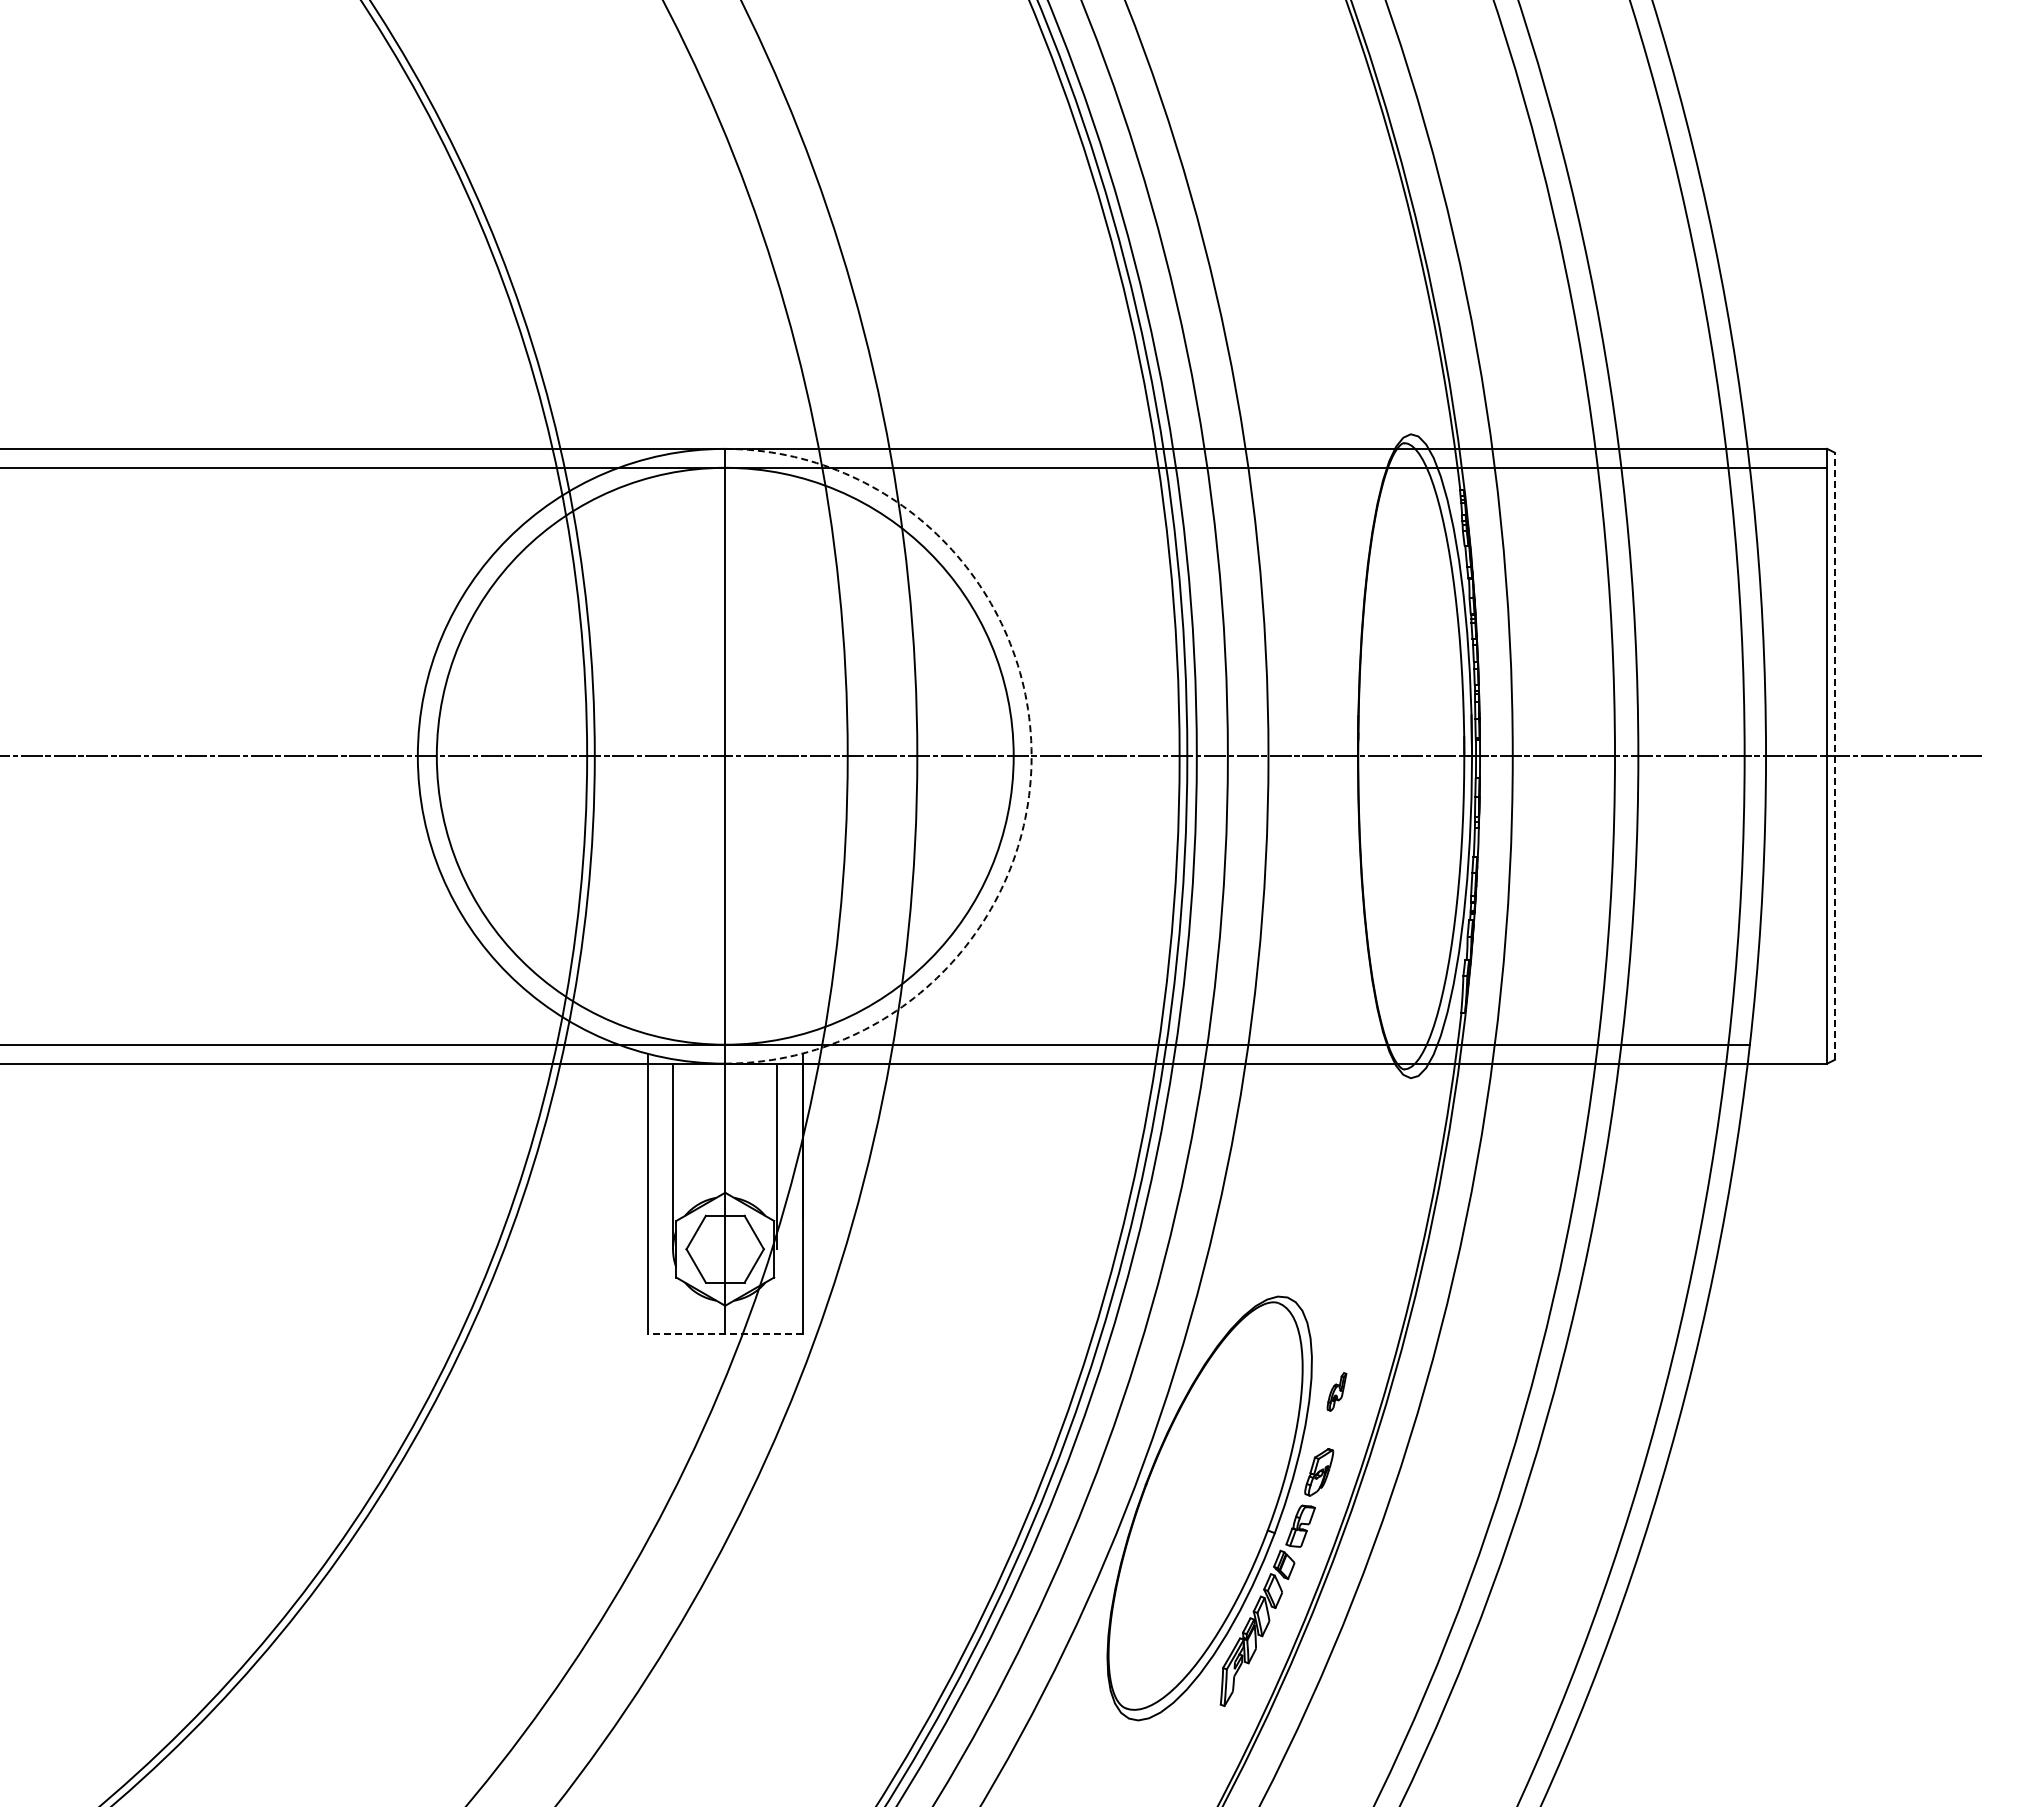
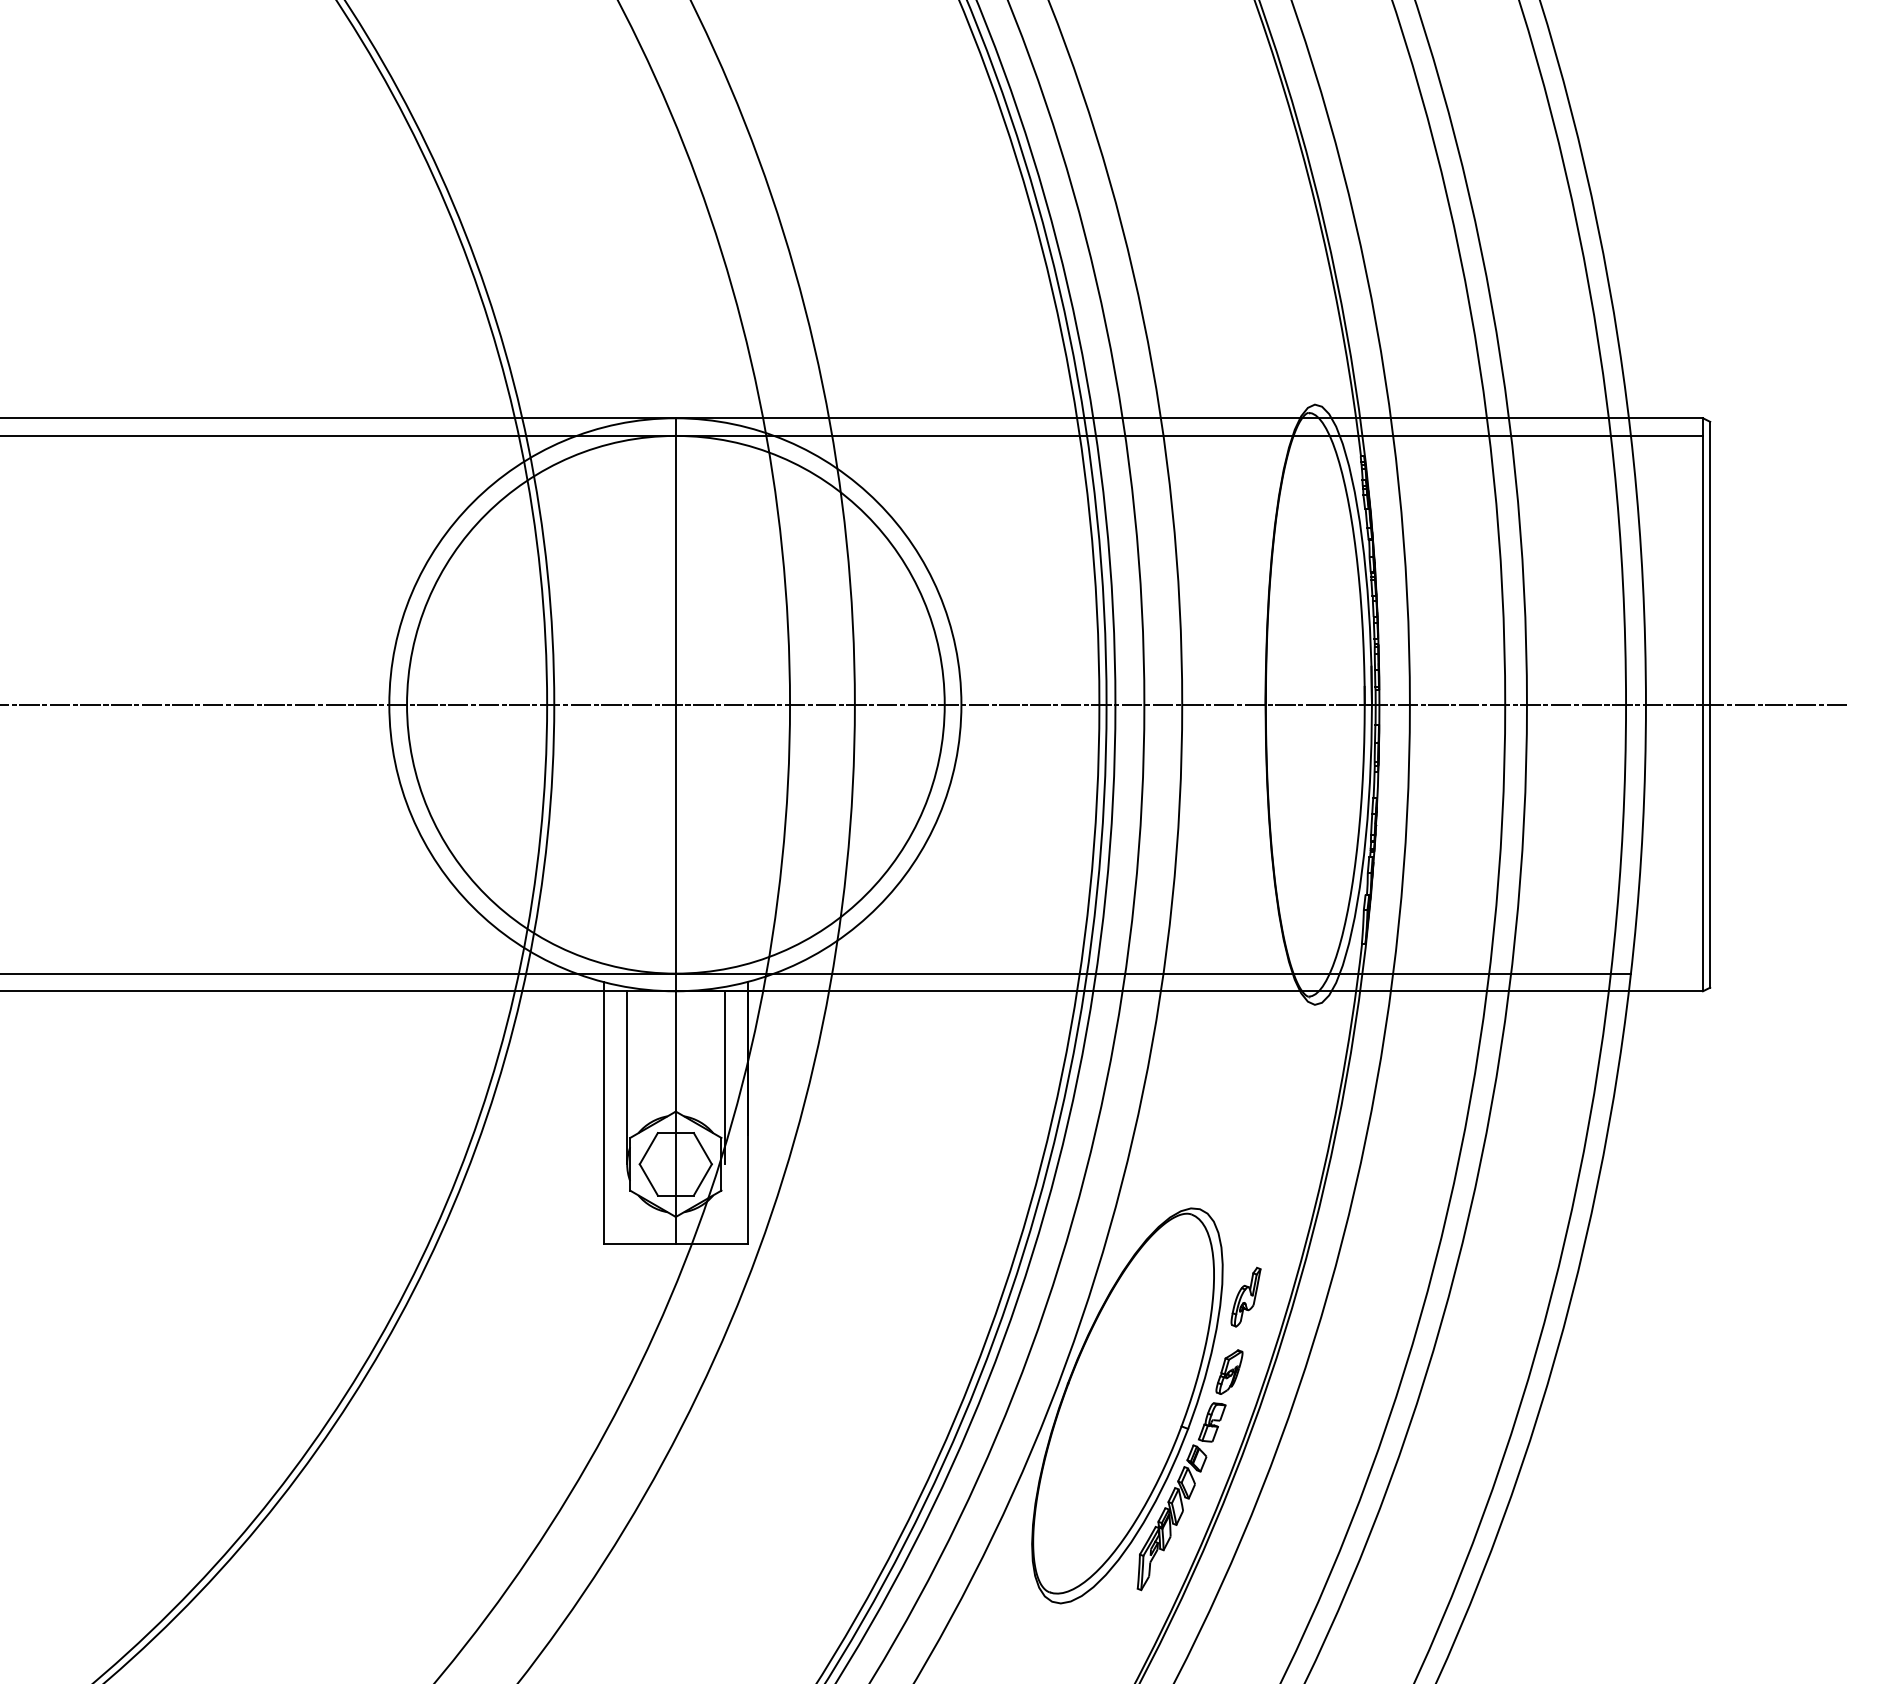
arc: (1031, 756) -> (961, 704), dashed -> solid
line: (1834, 756) -> (1709, 704), dashed -> solid
line: (724, 1334) -> (675, 1243), dashed -> solid
part: (1336, 1391) -> (1245, 1296), size x1.67

